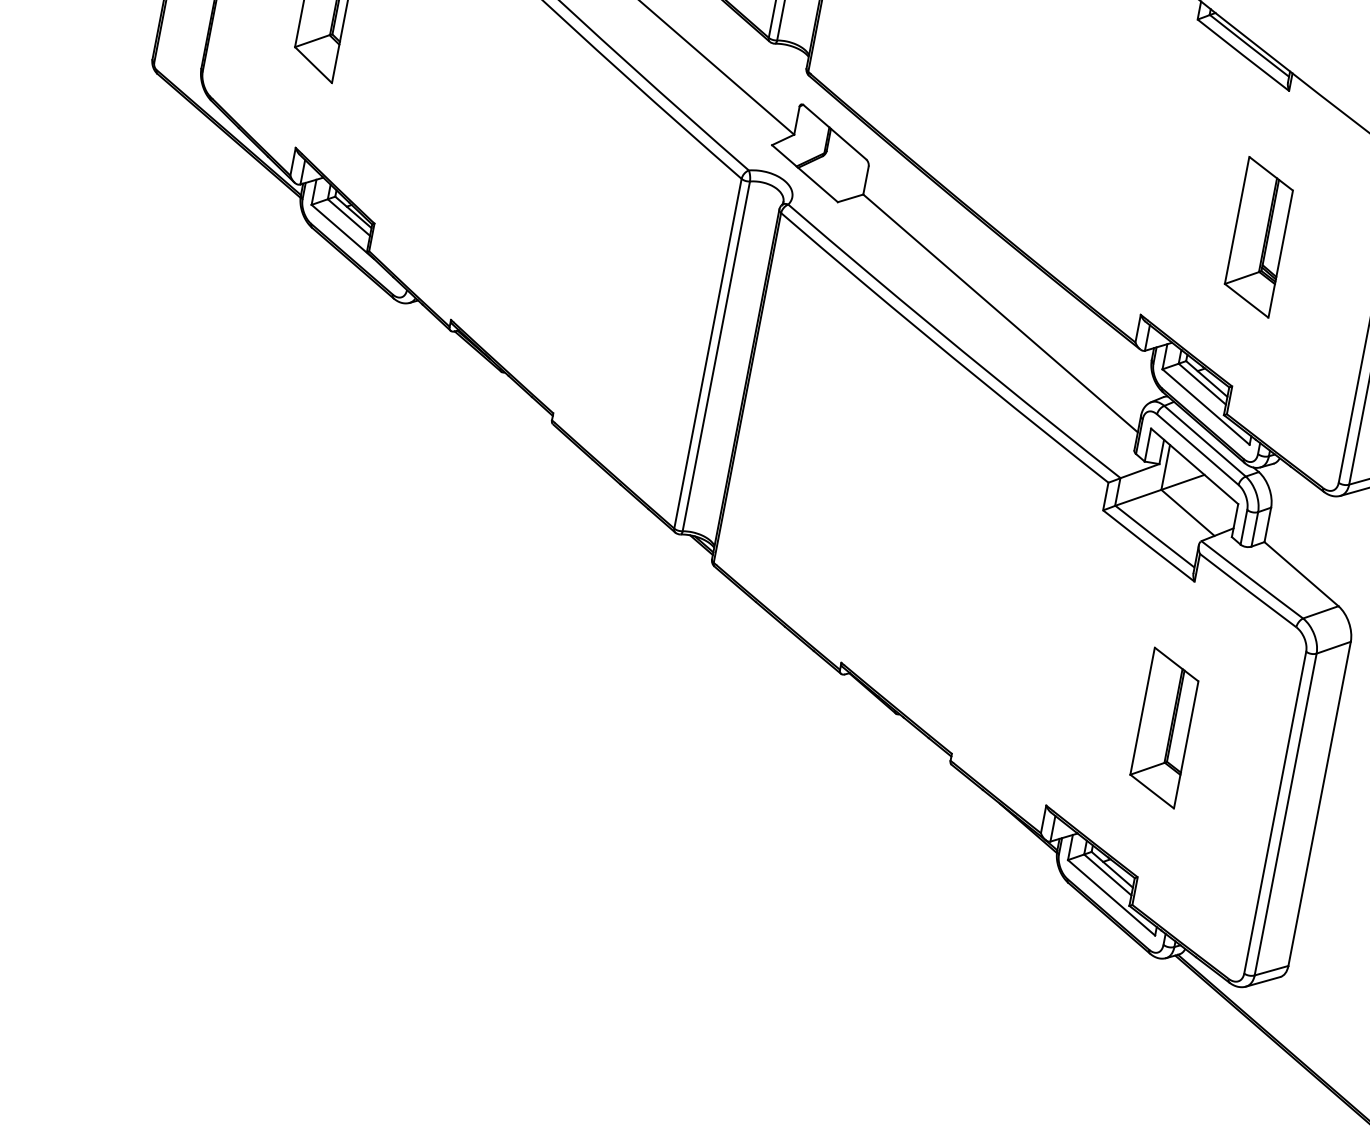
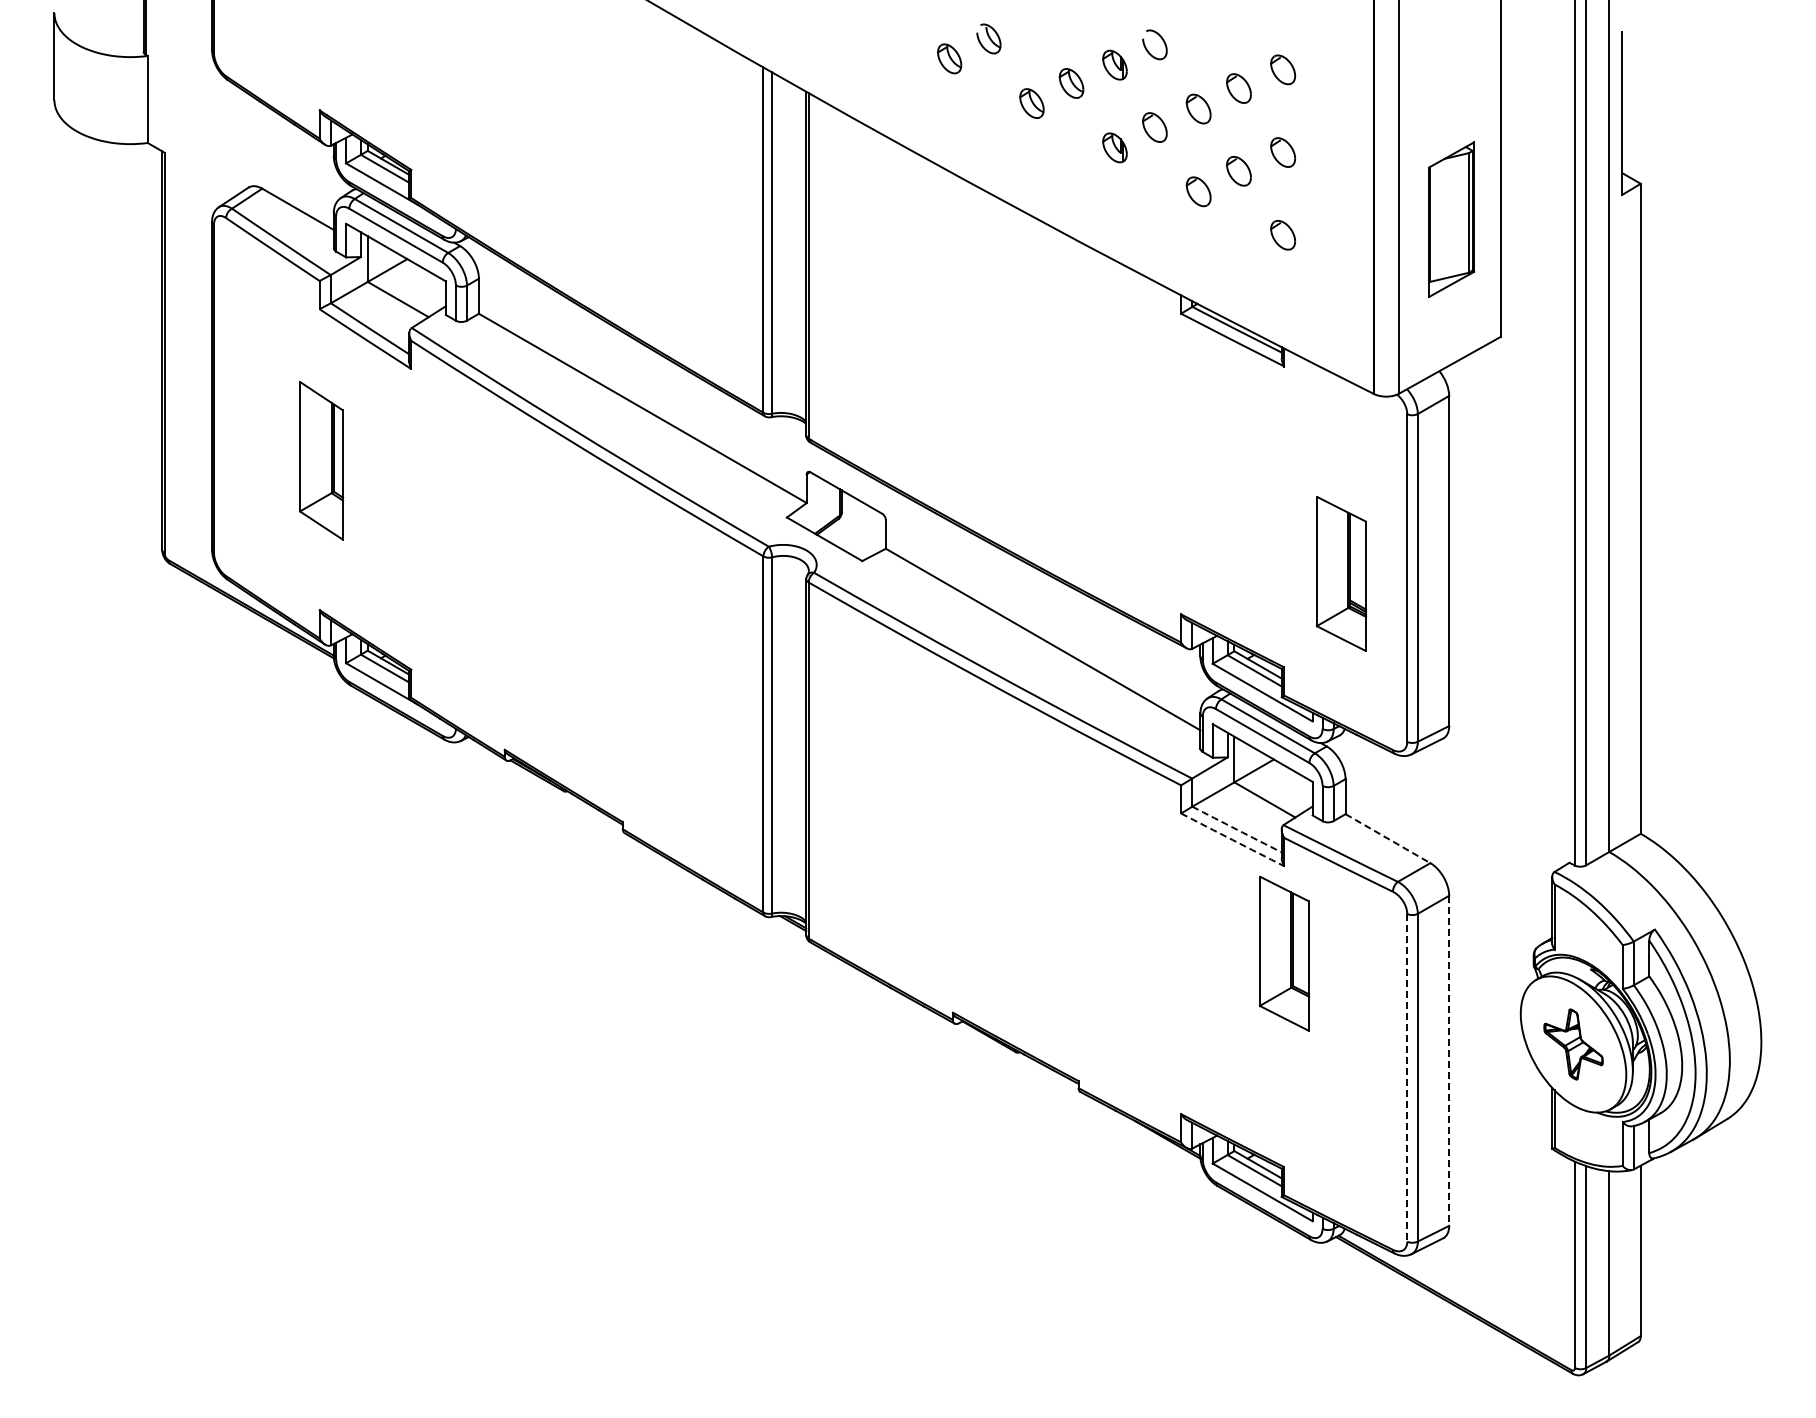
part: (1259, 236) -> (1341, 573), moved
arc: (1154, 536) -> (1236, 829), solid -> dashed
arc: (1148, 546) -> (1232, 840), solid -> dashed
line: (1301, 573) -> (1387, 838), solid -> dashed
part: (1164, 727) -> (1284, 953), moved
line: (1319, 804) -> (1449, 1061), solid -> dashed
line: (1275, 812) -> (1407, 1077), solid -> dashed

